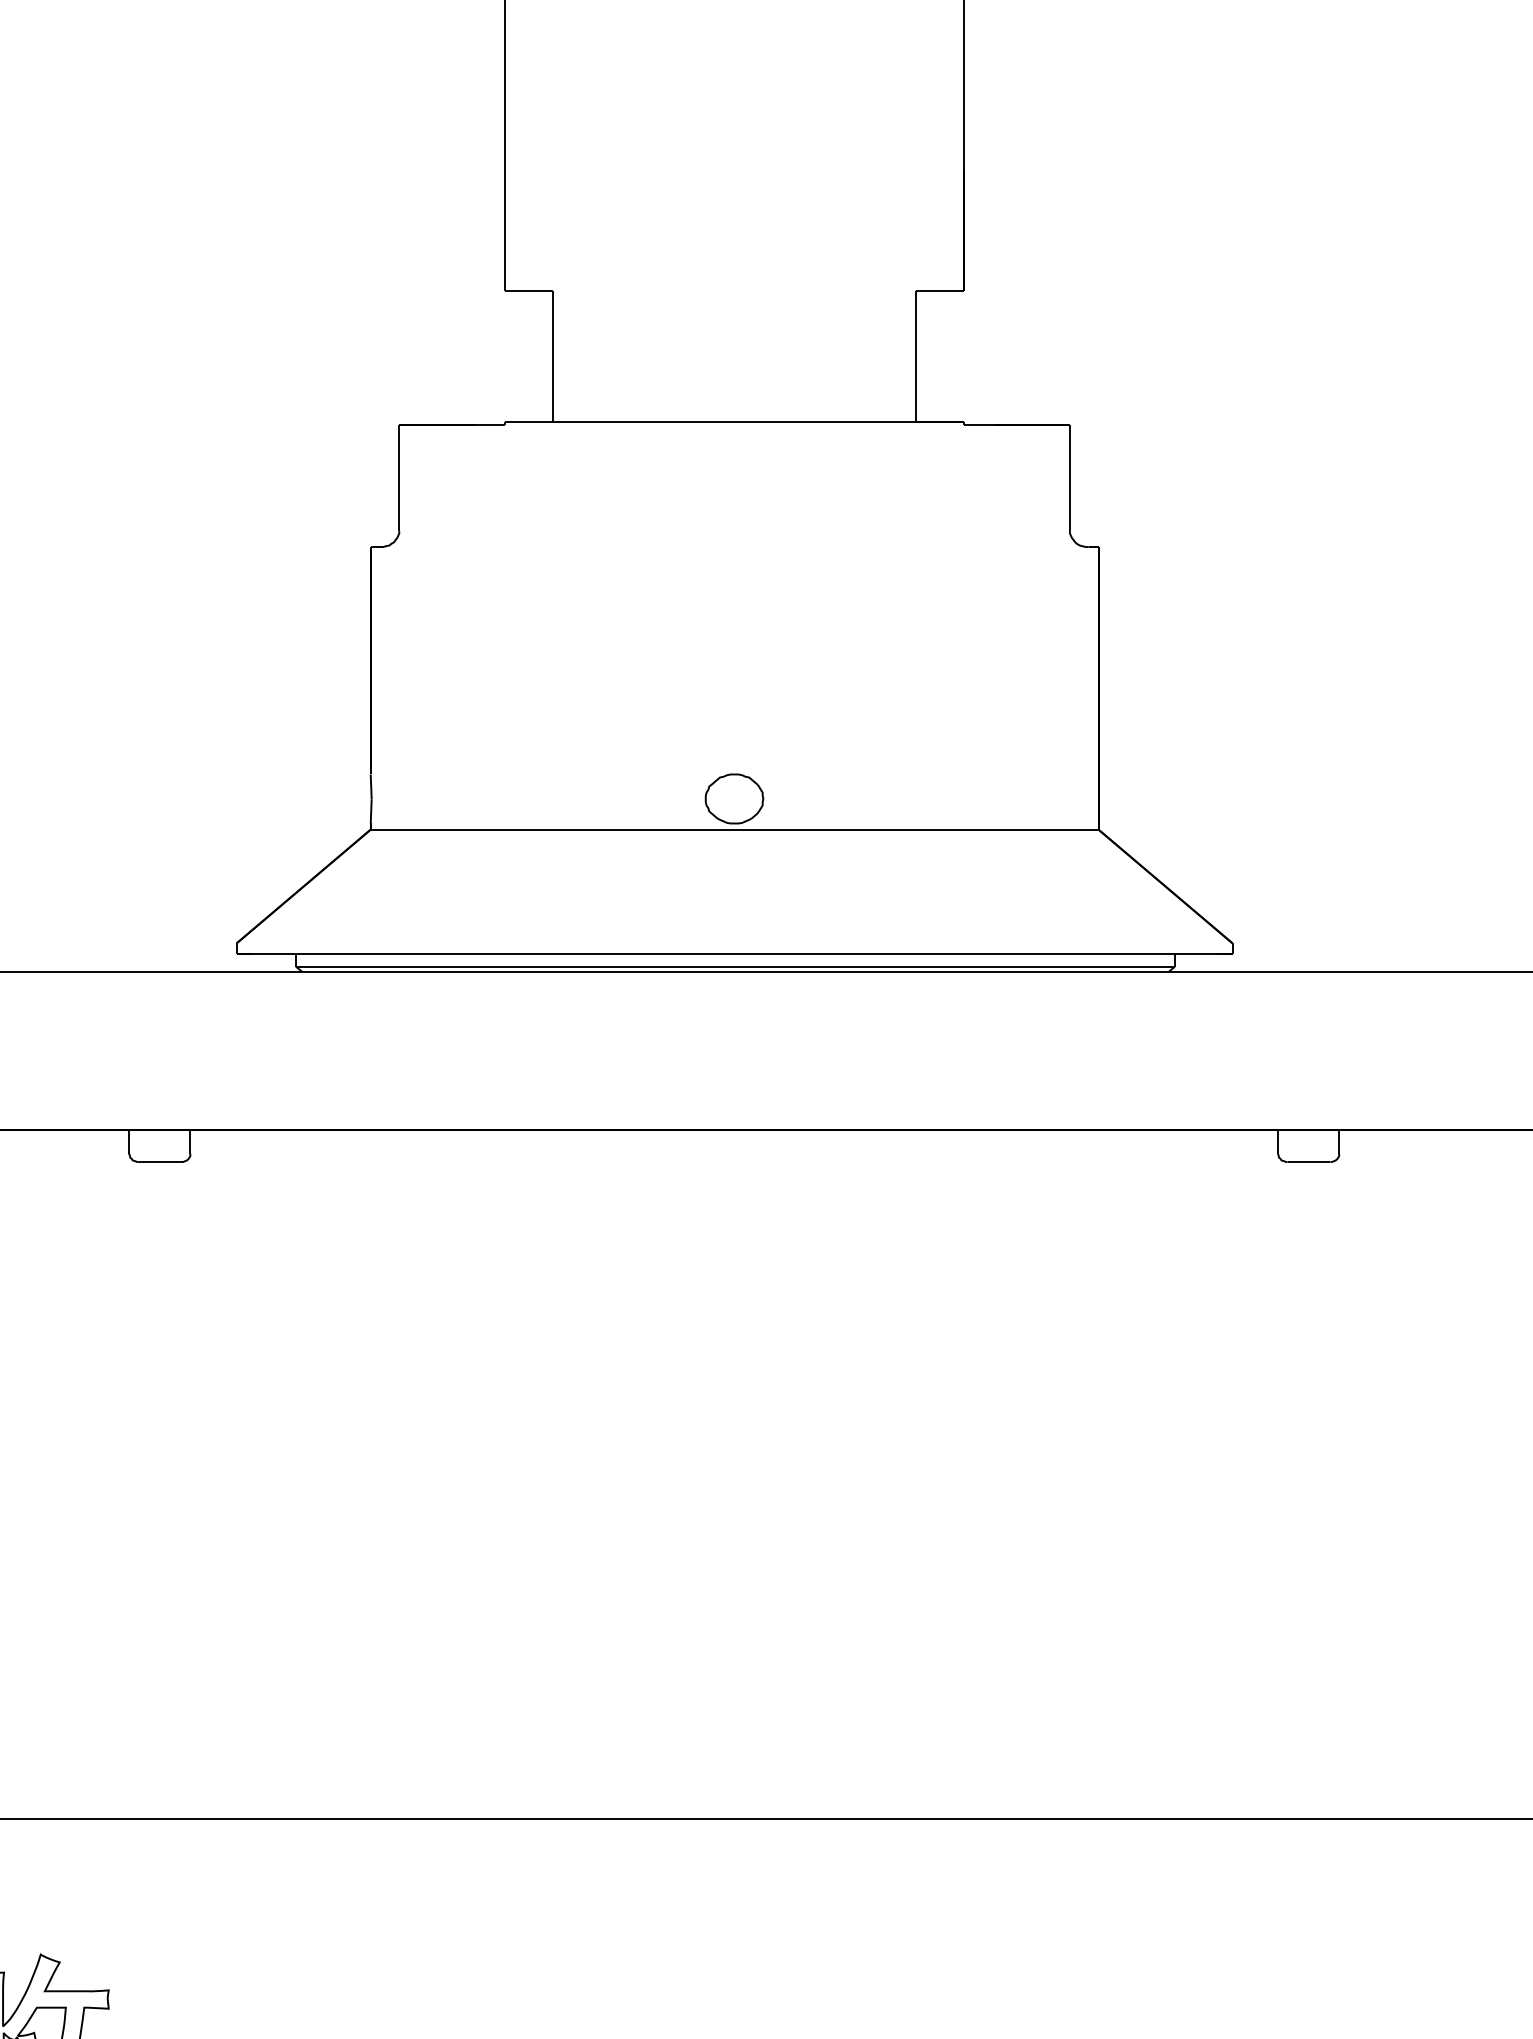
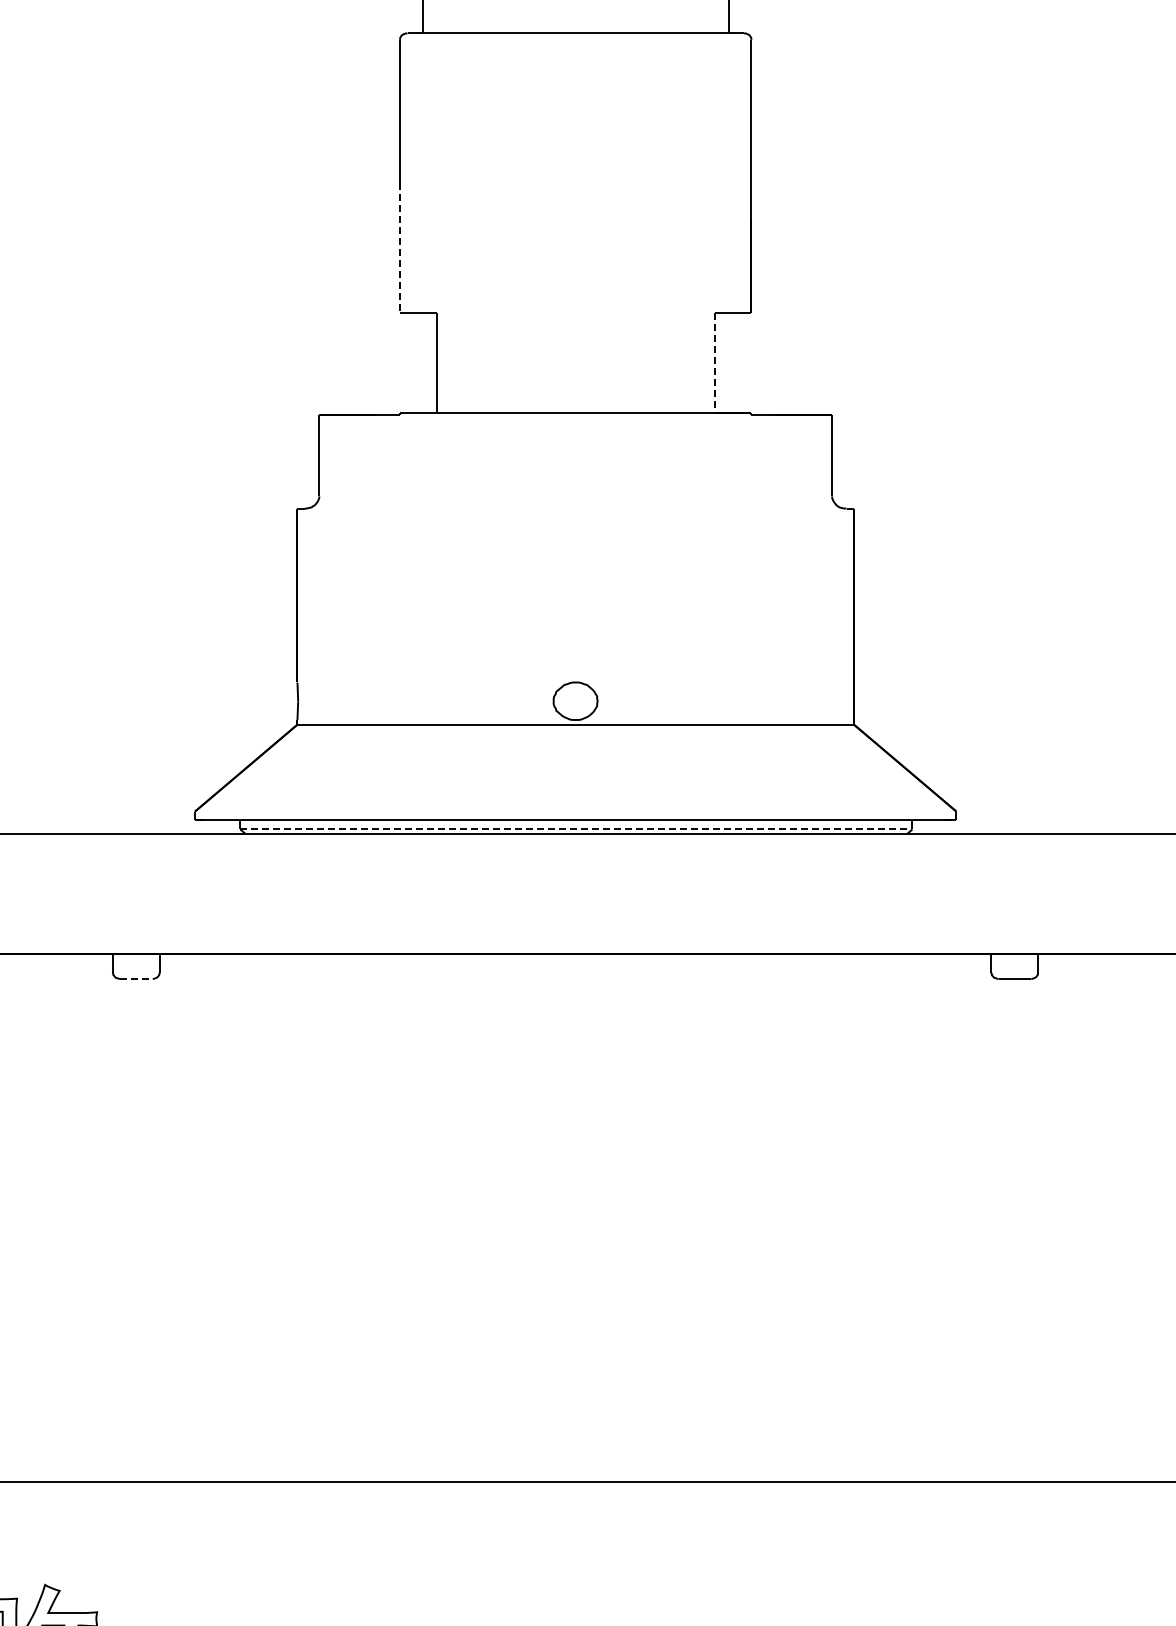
line: (505, 206) -> (400, 248), solid -> dashed
line: (916, 356) -> (714, 362), solid -> dashed
line: (735, 966) -> (576, 829), solid -> dashed
line: (160, 1161) -> (136, 978), solid -> dashed

